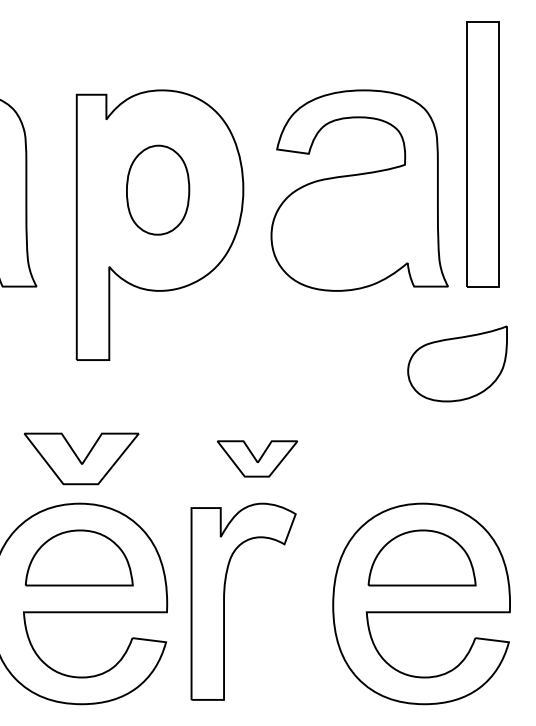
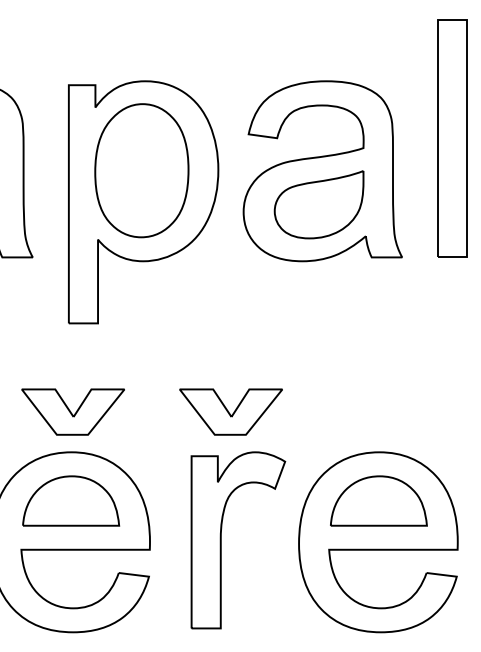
part: (482, 154) -> (451, 138), moved
part: (157, 190) -> (141, 171), size x1.67
part: (457, 363) -> (319, 204), moved
part: (257, 458) -> (231, 411), size x1.43
part: (224, 601) -> (221, 540), moved

